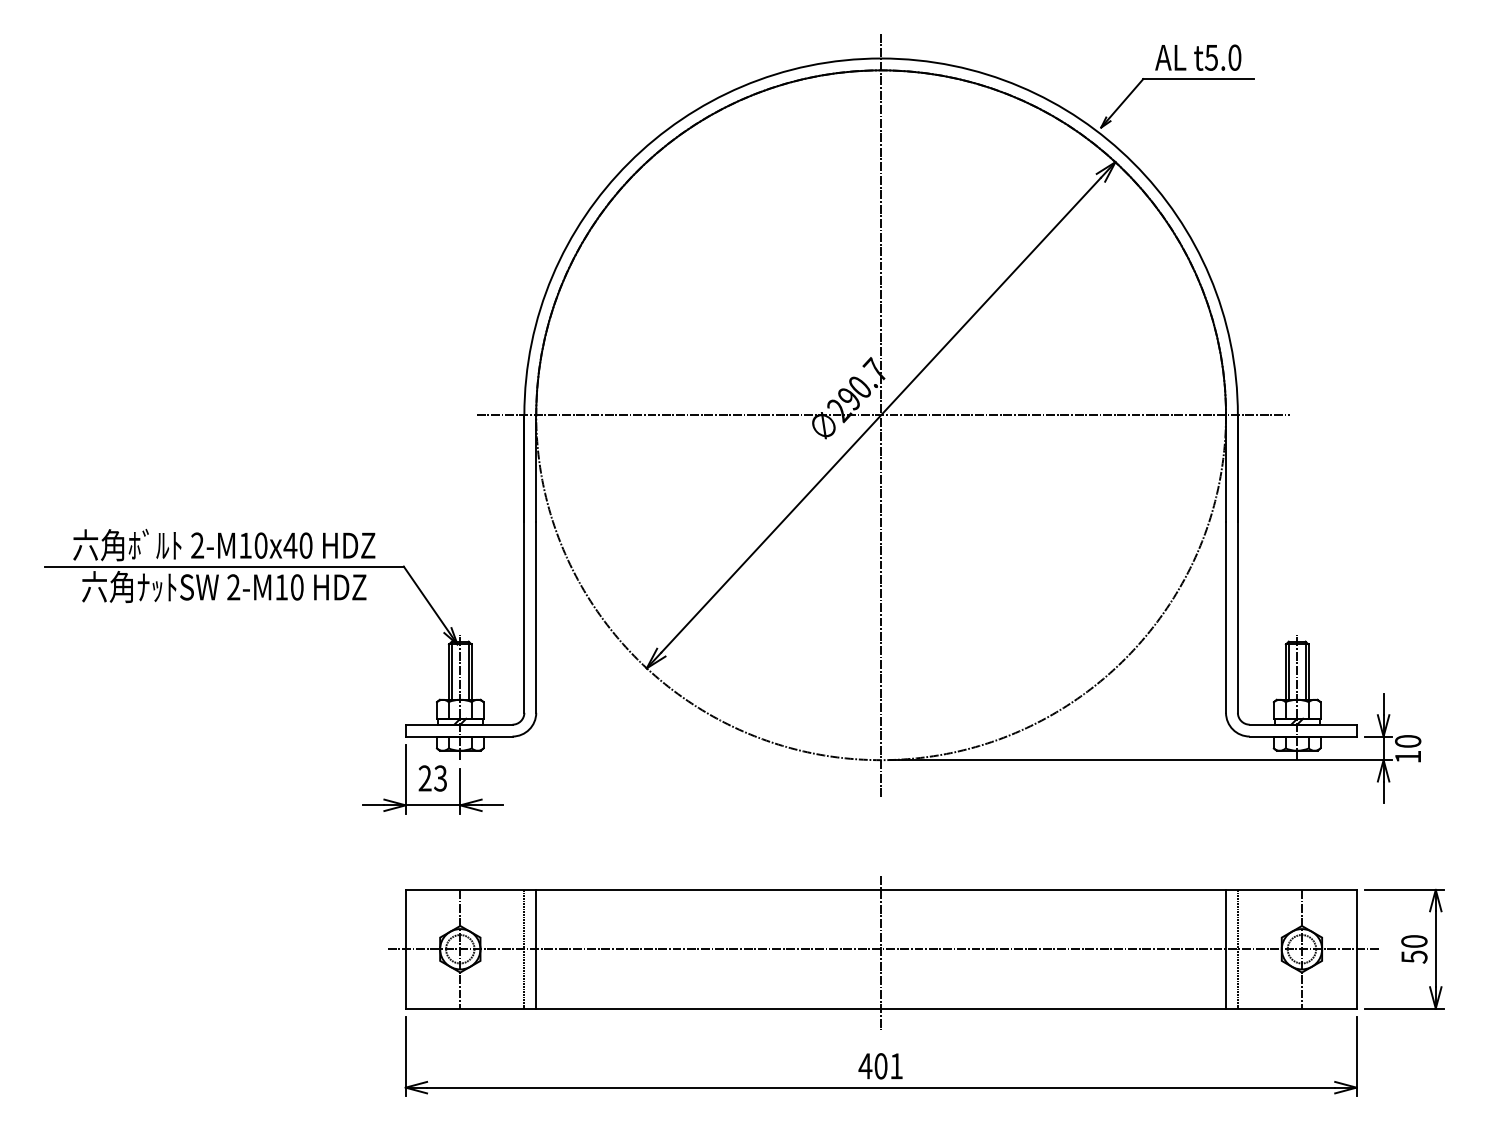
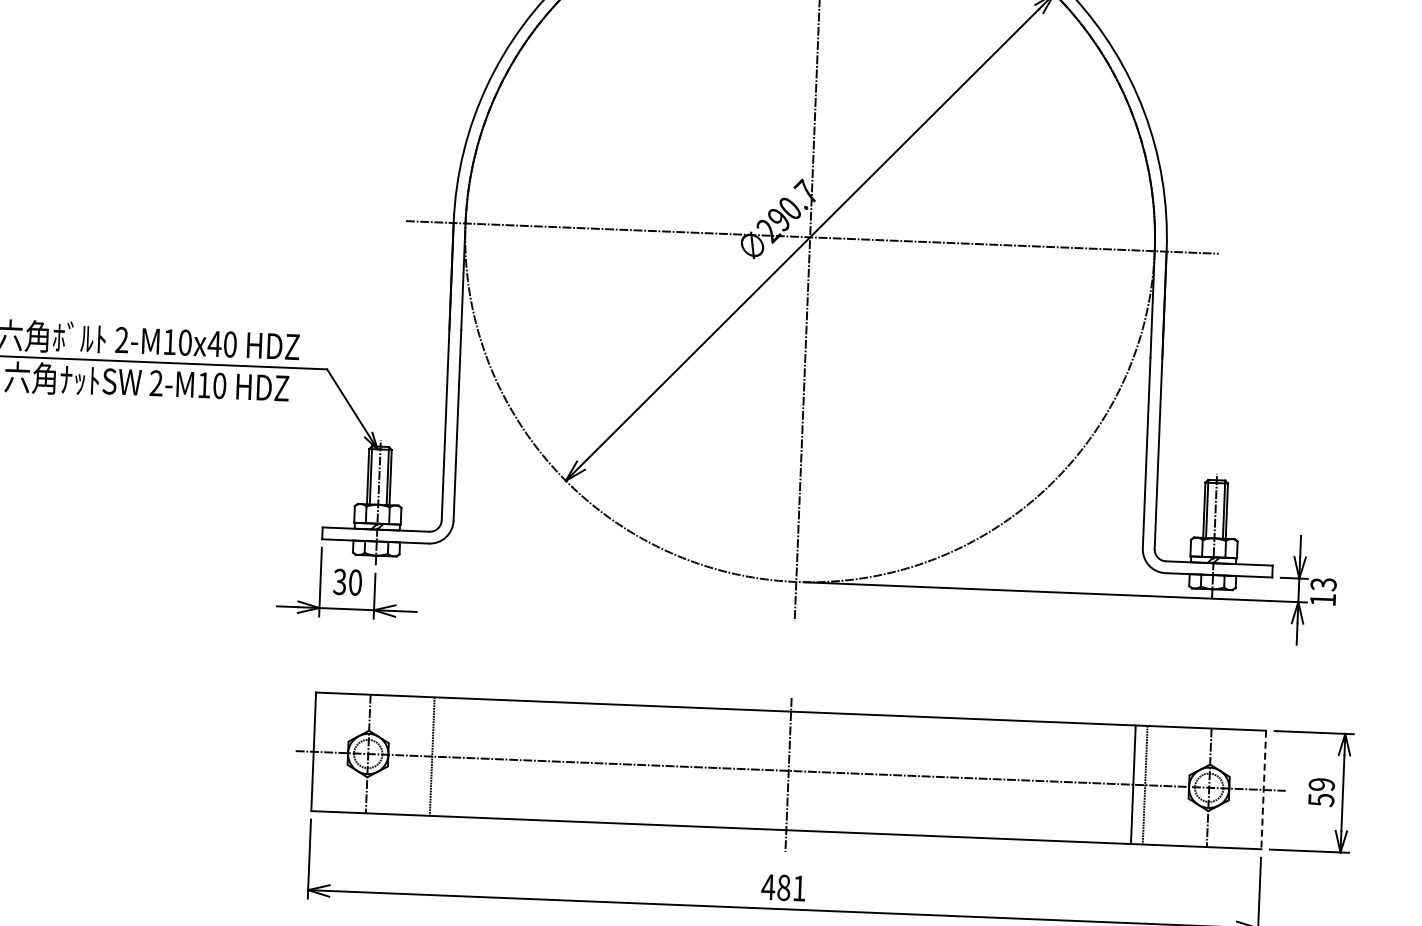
text: (1408, 741) -> (1323, 584), 10 -> 13
text: (432, 778) -> (347, 582), 23 -> 30
text: (1414, 941) -> (1321, 784), 50 -> 59
line: (536, 948) -> (444, 756), removed
line: (1356, 949) -> (1263, 790), solid -> dashed
text: (880, 1066) -> (783, 888), 401 -> 481

